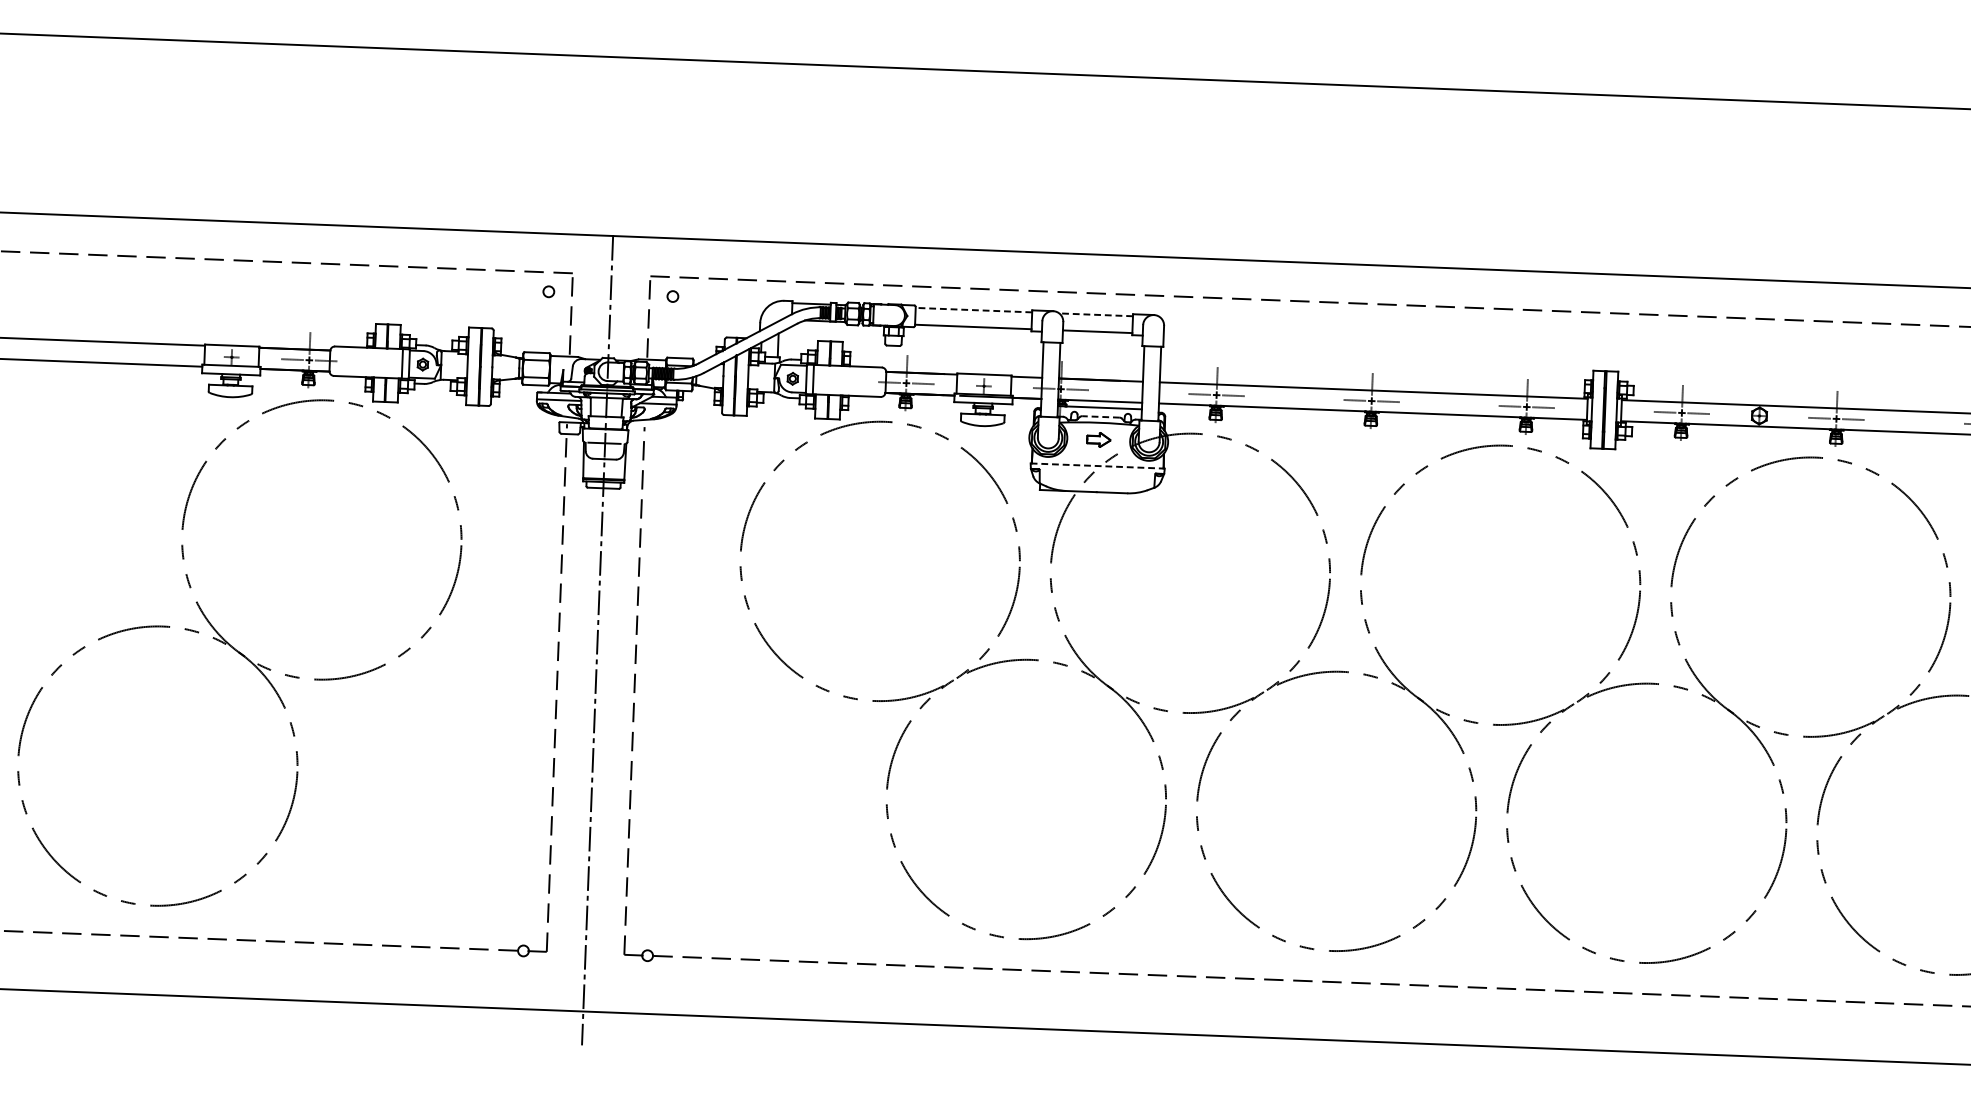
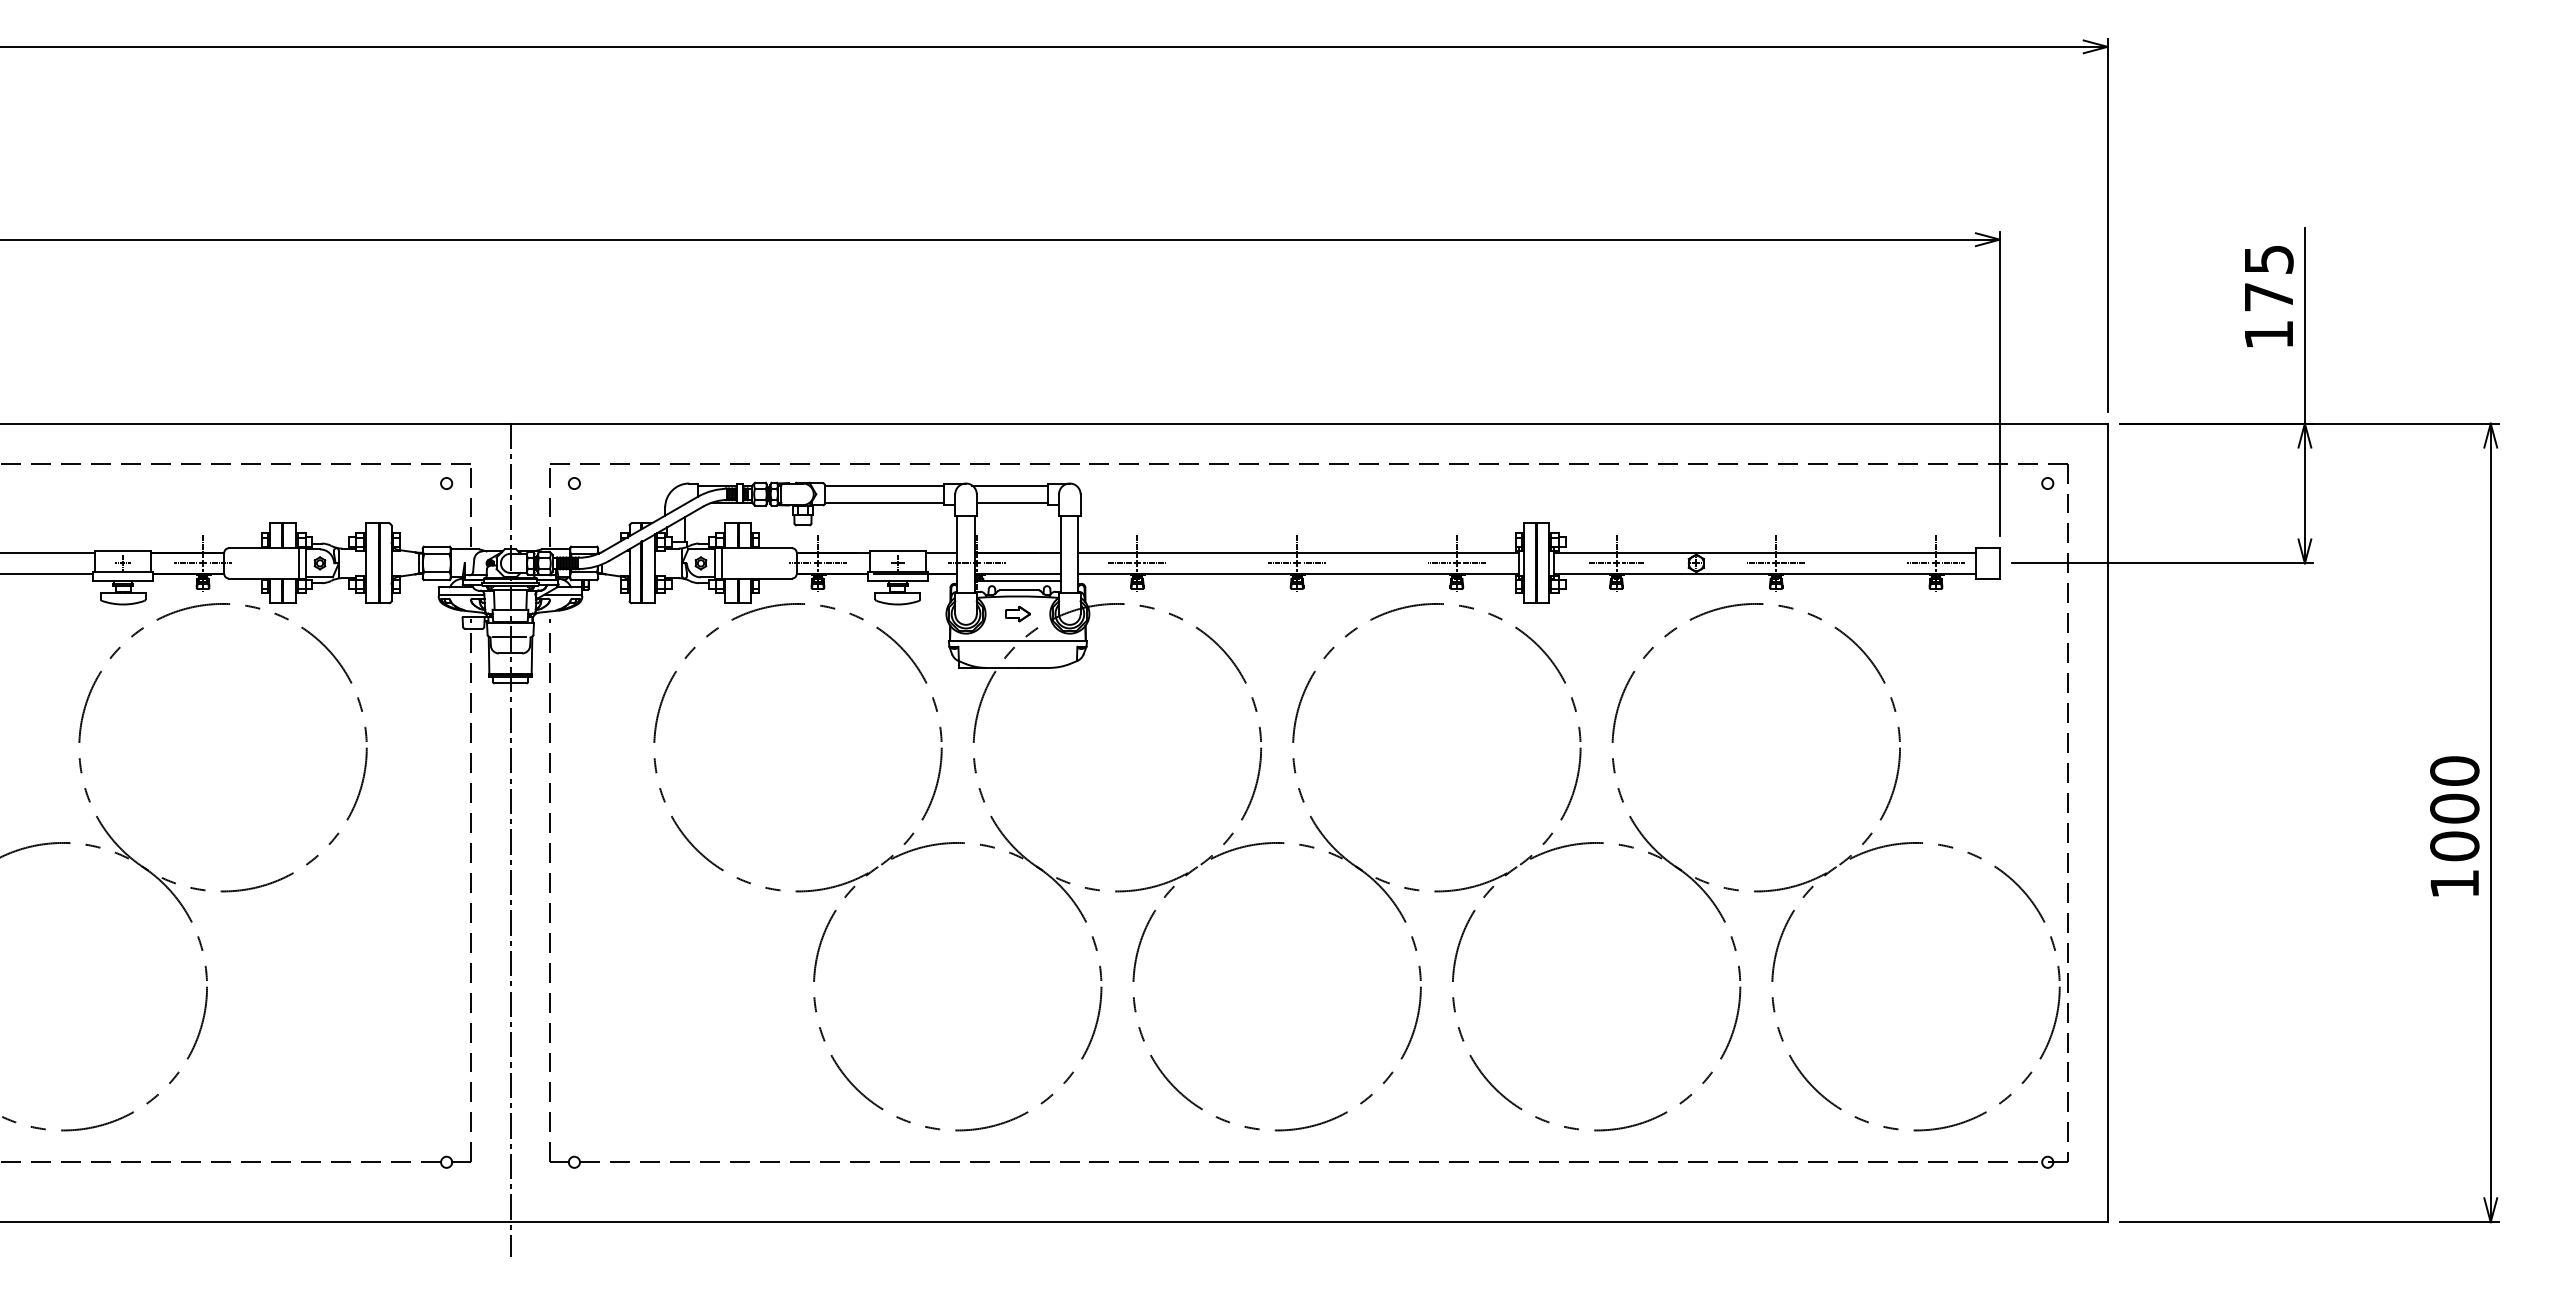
line: (973, 310) -> (884, 485), dashed -> solid
line: (1096, 314) -> (1010, 485), dashed -> solid
line: (1100, 417) -> (1018, 590), dashed -> solid
line: (1098, 466) -> (1018, 641), dashed -> solid

